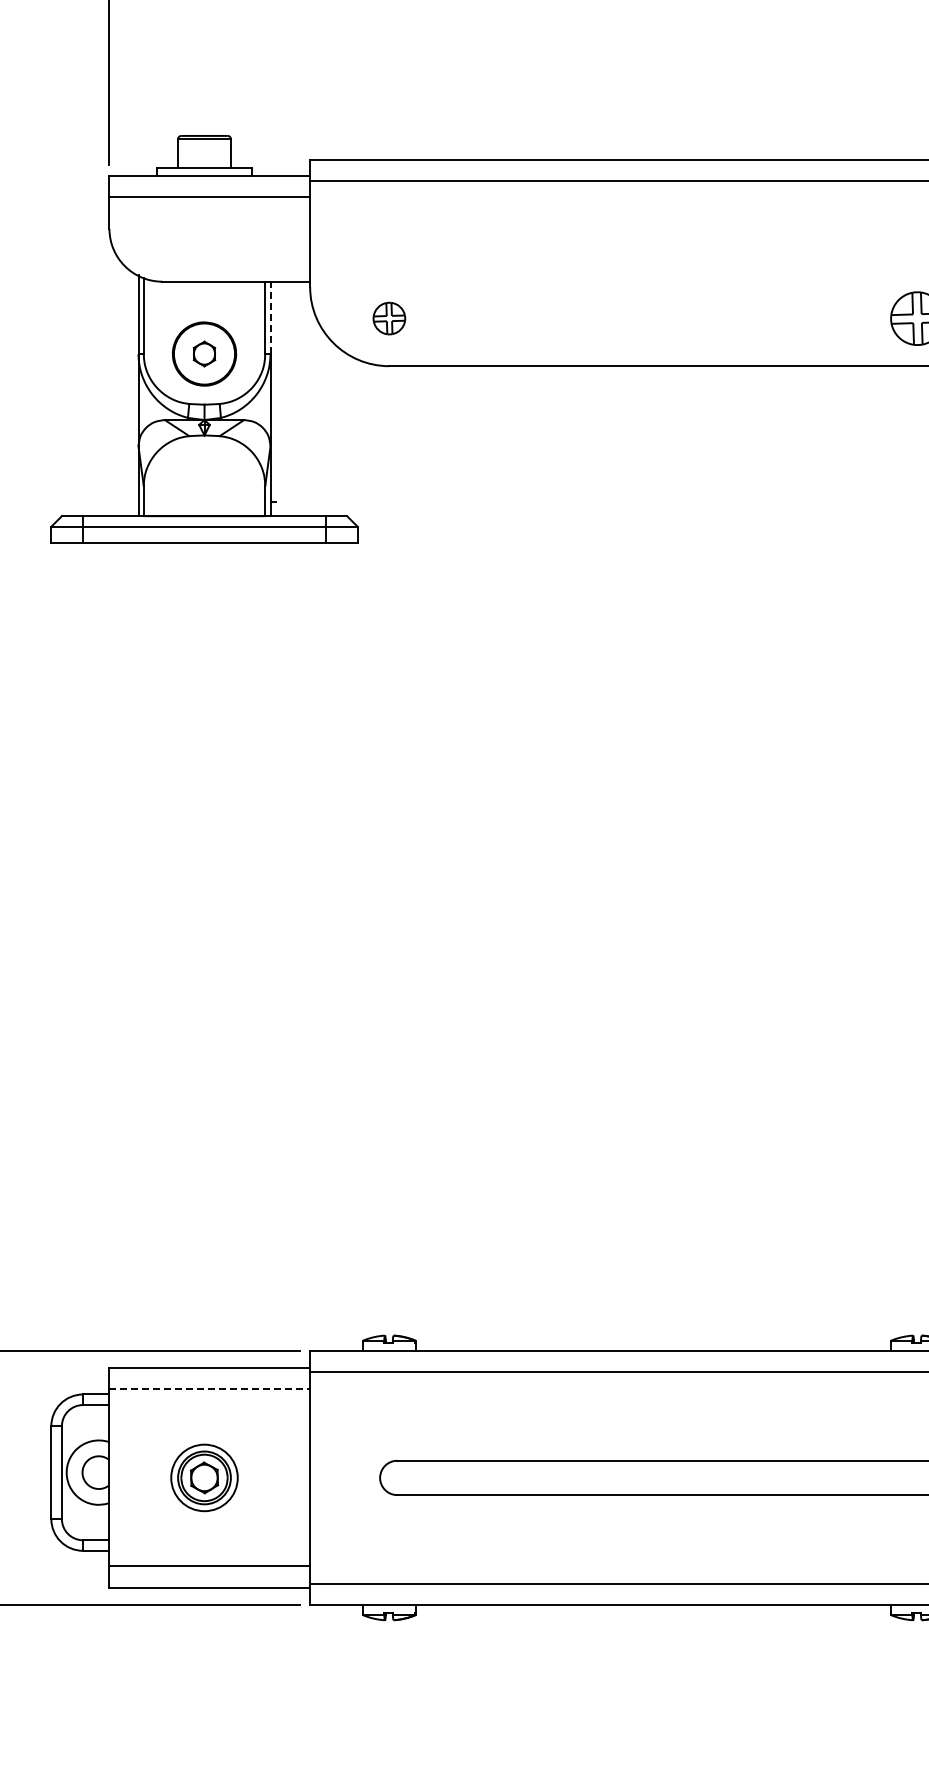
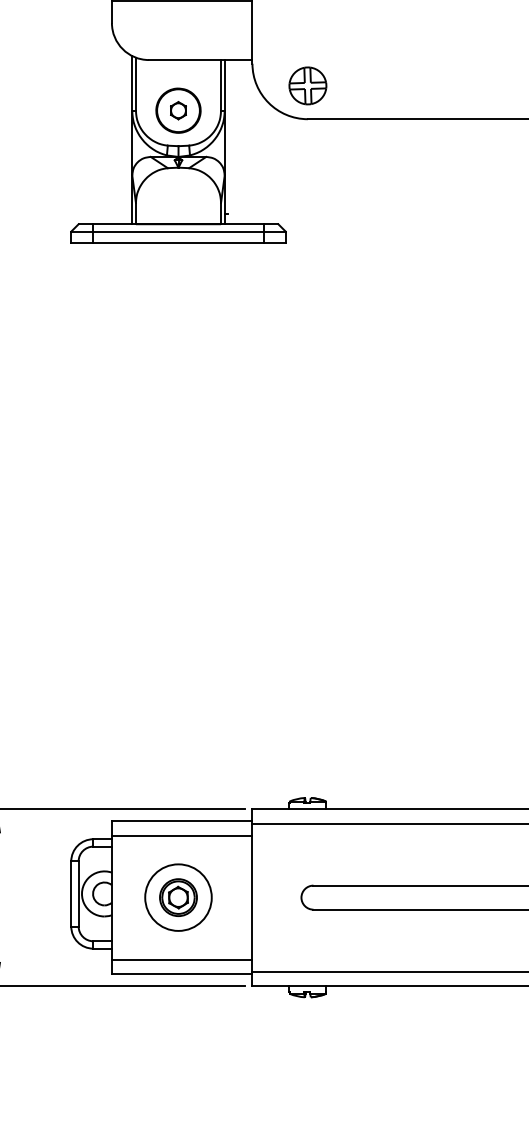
line: (270, 317) -> (224, 85), dashed -> solid
part: (389, 318) -> (308, 85), size x1.67
line: (210, 1389) -> (182, 835), dashed -> solid
circle: (204, 1477) -> (178, 897), size x1.43

